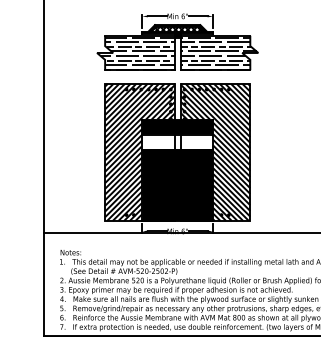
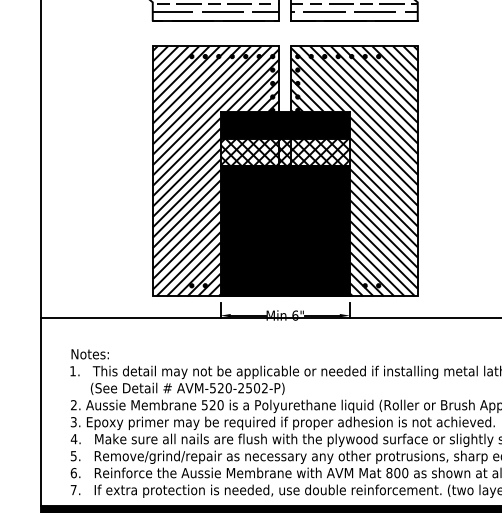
hatch: (177, 141) -> (284, 151), added

